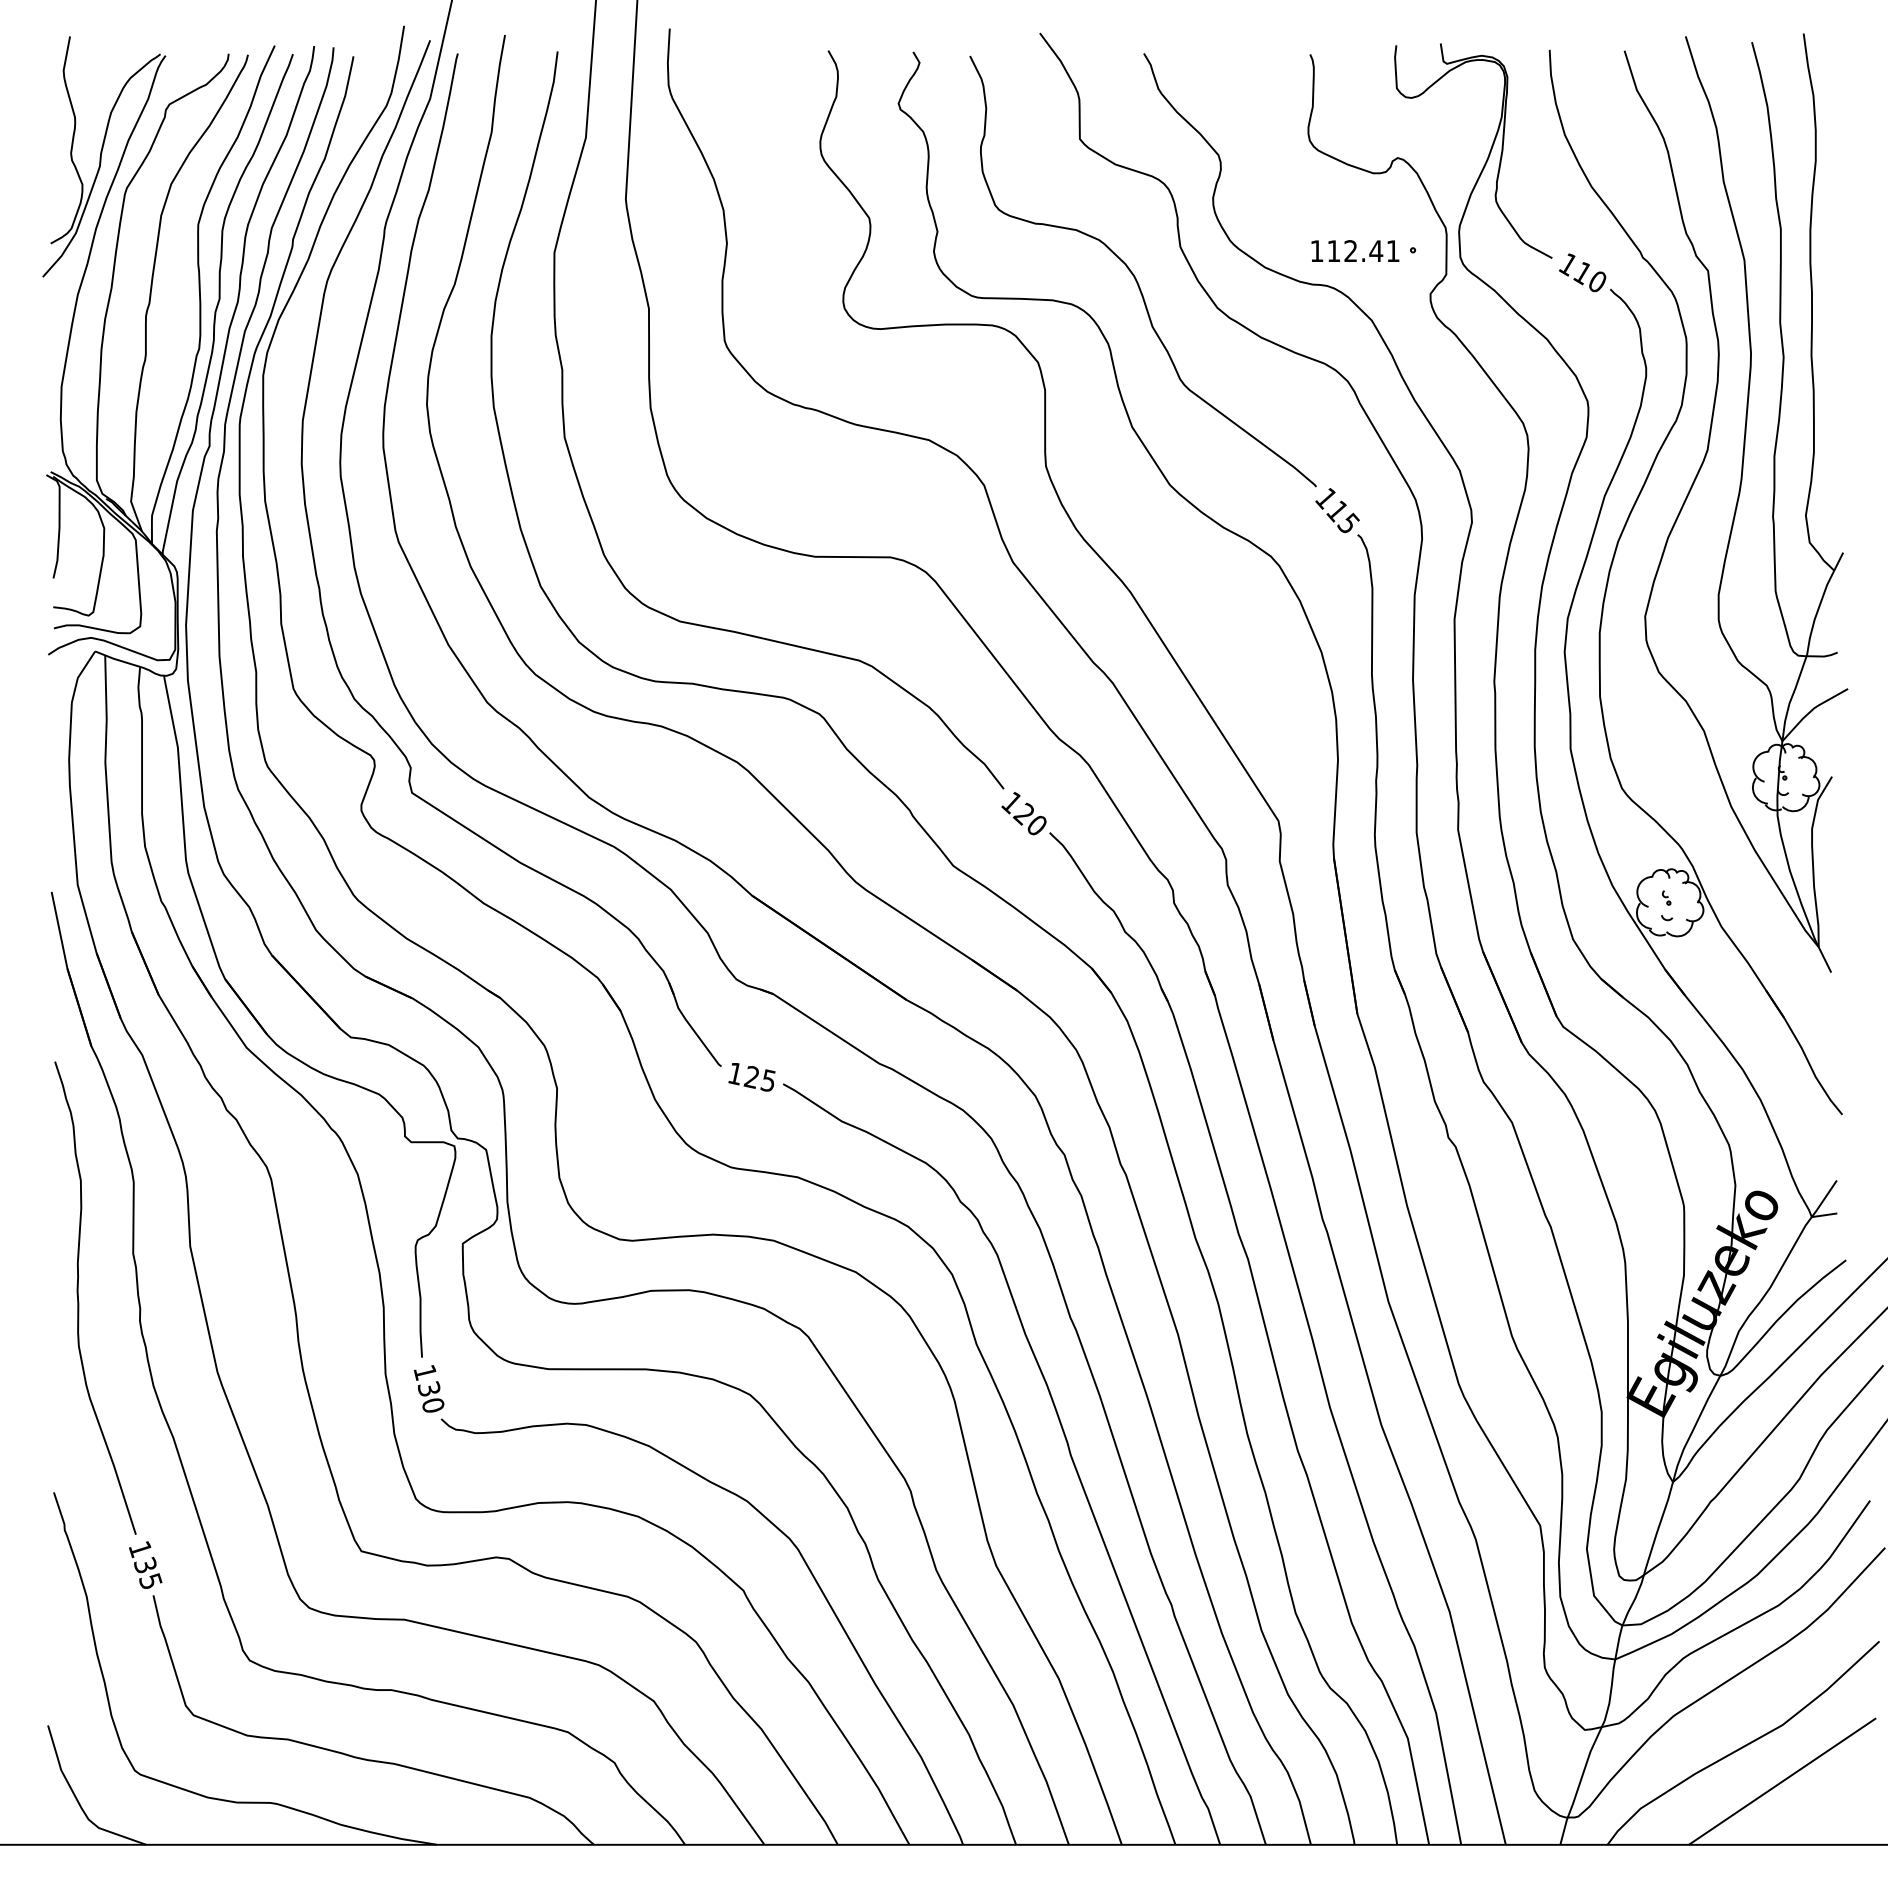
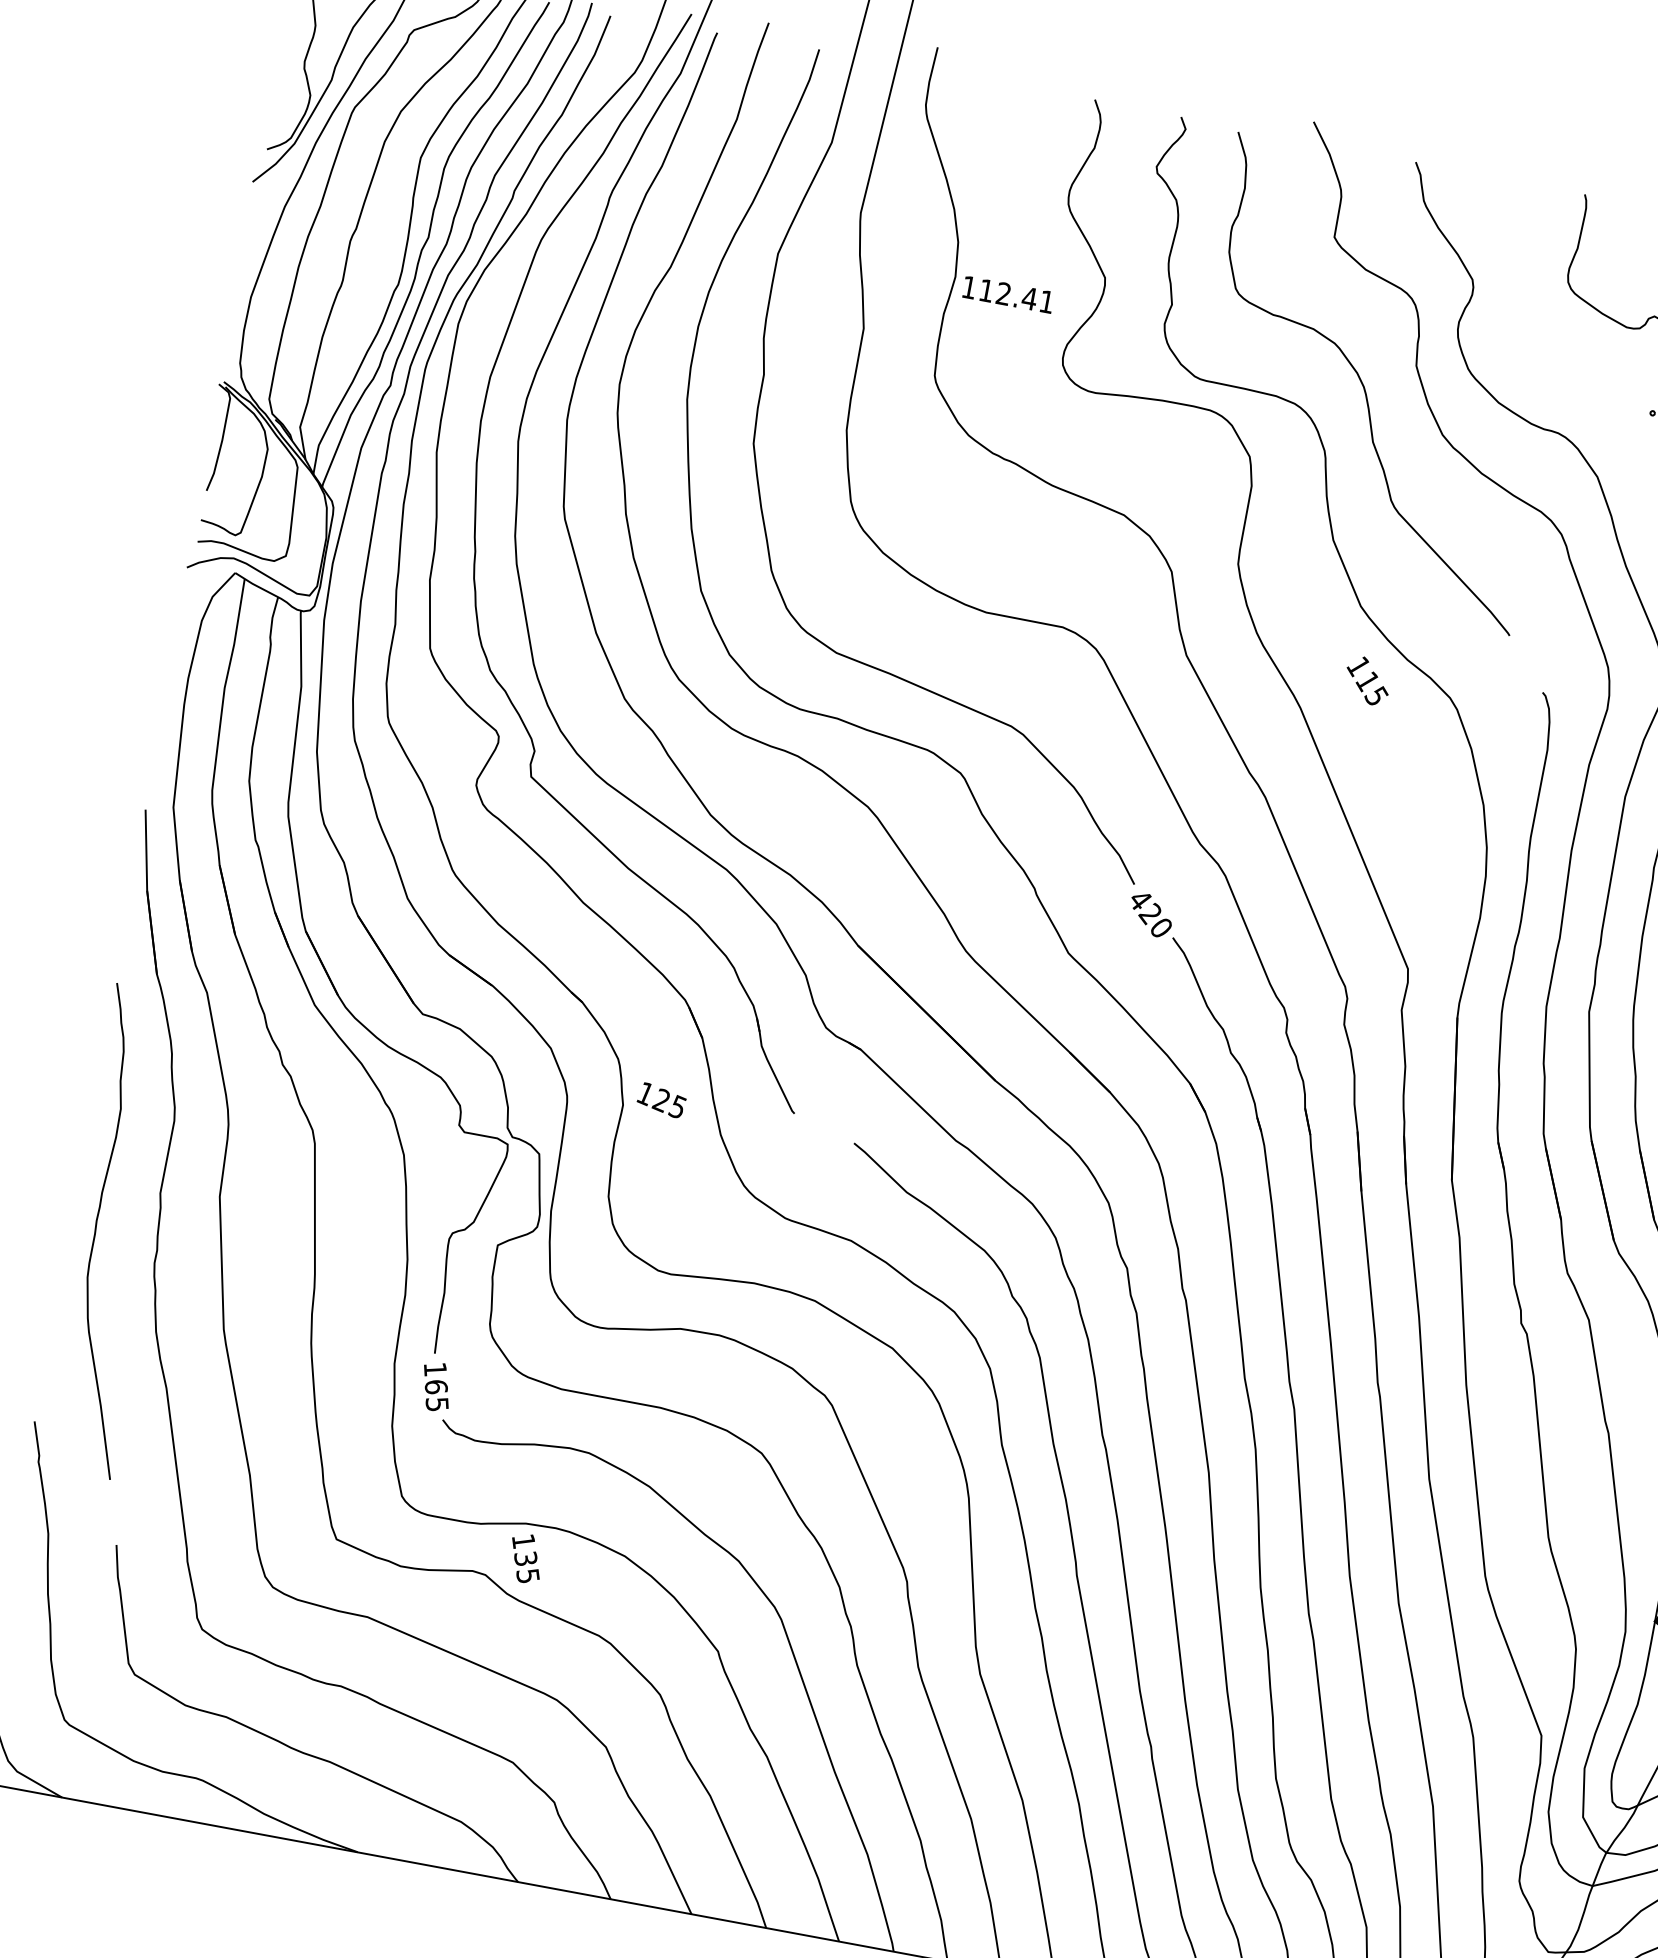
text: (1355, 250) -> (1008, 294), moved
text: (1337, 510) -> (1367, 680), moved
text: (1011, 803) -> (1139, 900), 120 -> 420
text: (751, 1077) -> (661, 1100), moved
text: (431, 1396) -> (437, 1394), 130 -> 165
text: (145, 1564) -> (525, 1557), moved

